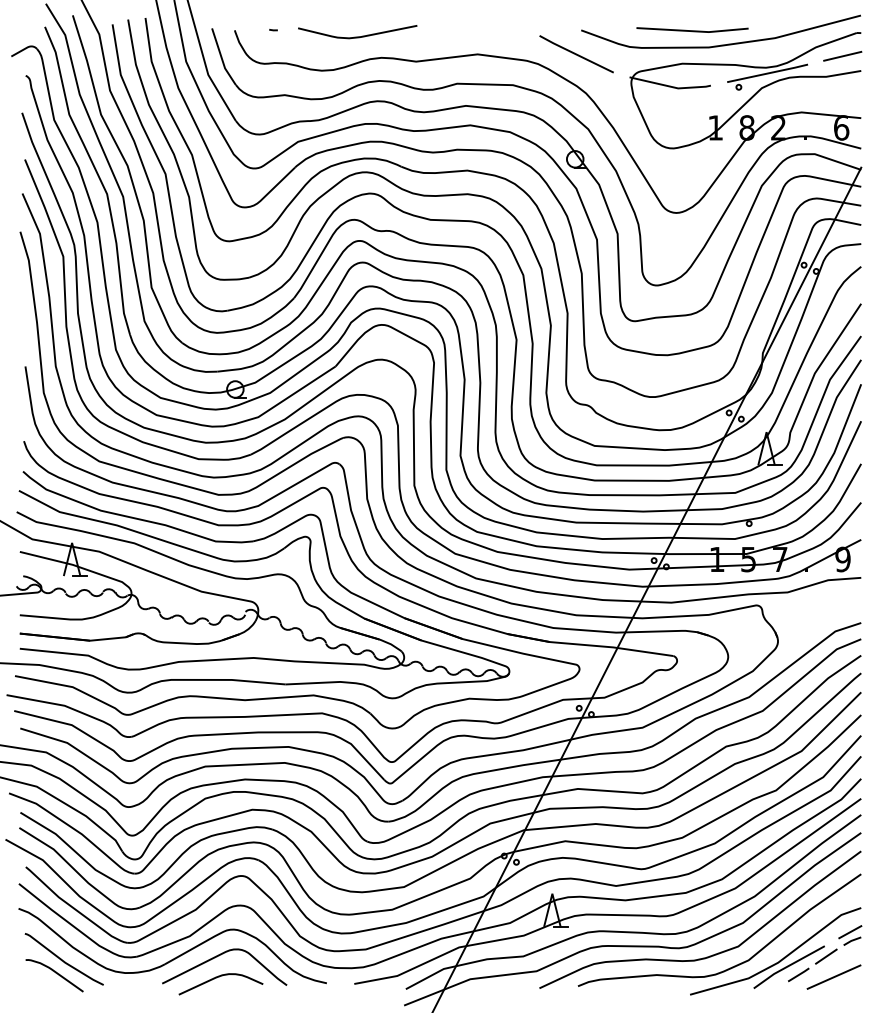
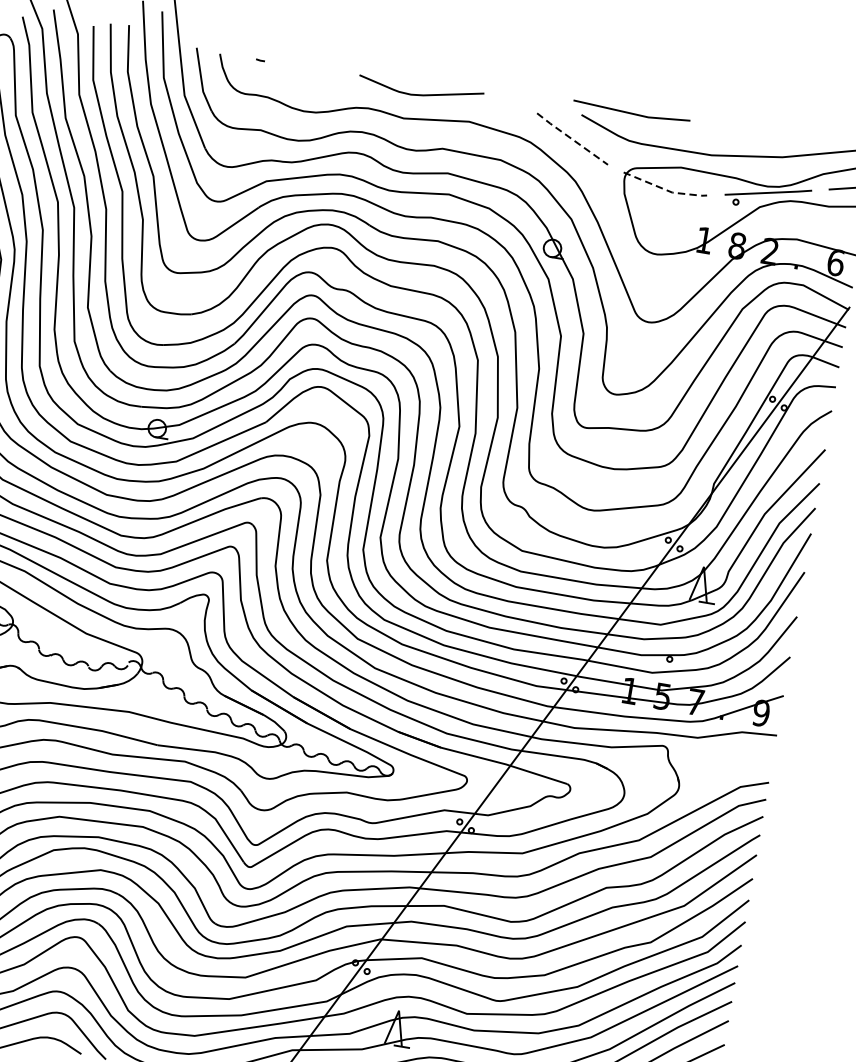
line: (692, 30) -> (631, 112), moved
curve: (357, 36) -> (420, 94), moved
line: (576, 54) -> (572, 139), solid -> dashed
line: (671, 86) -> (665, 189), solid -> dashed

